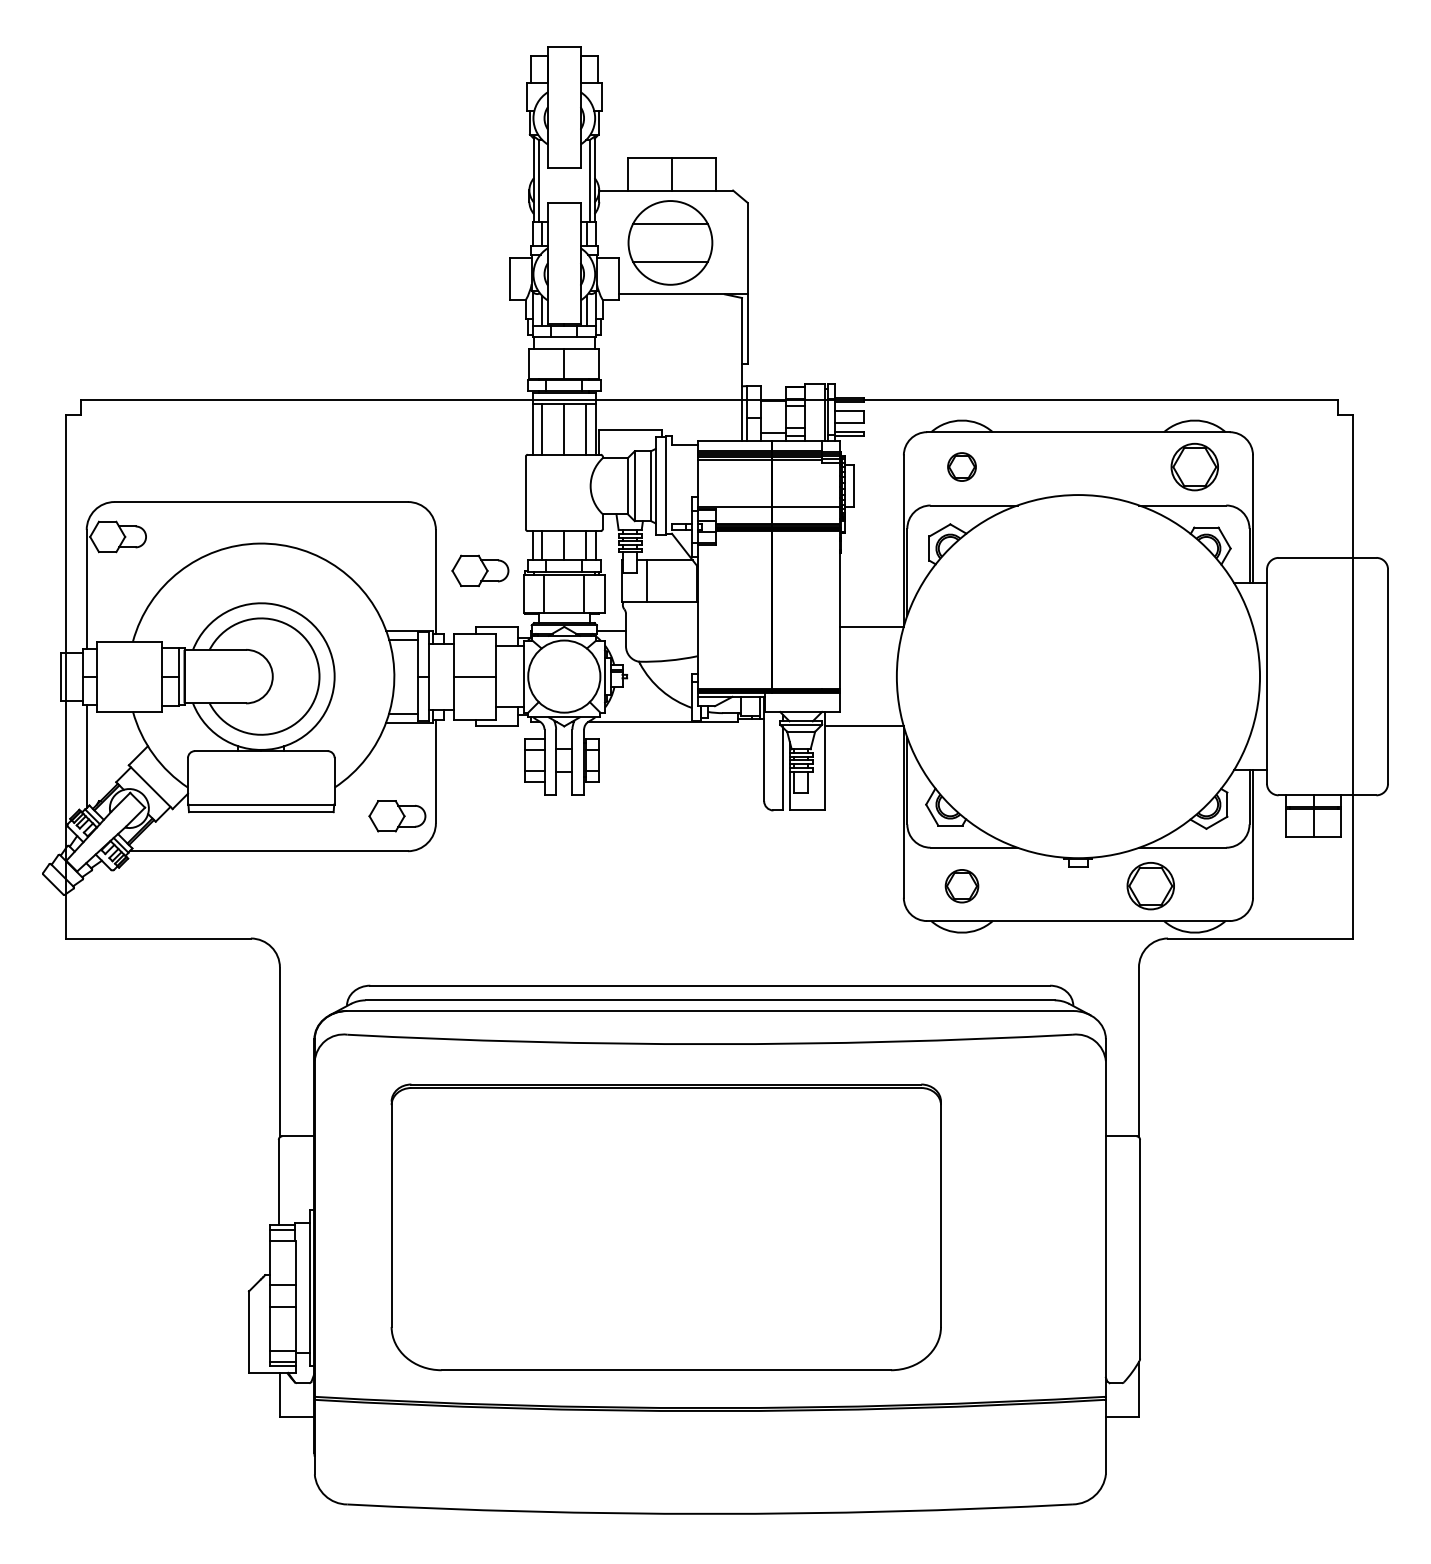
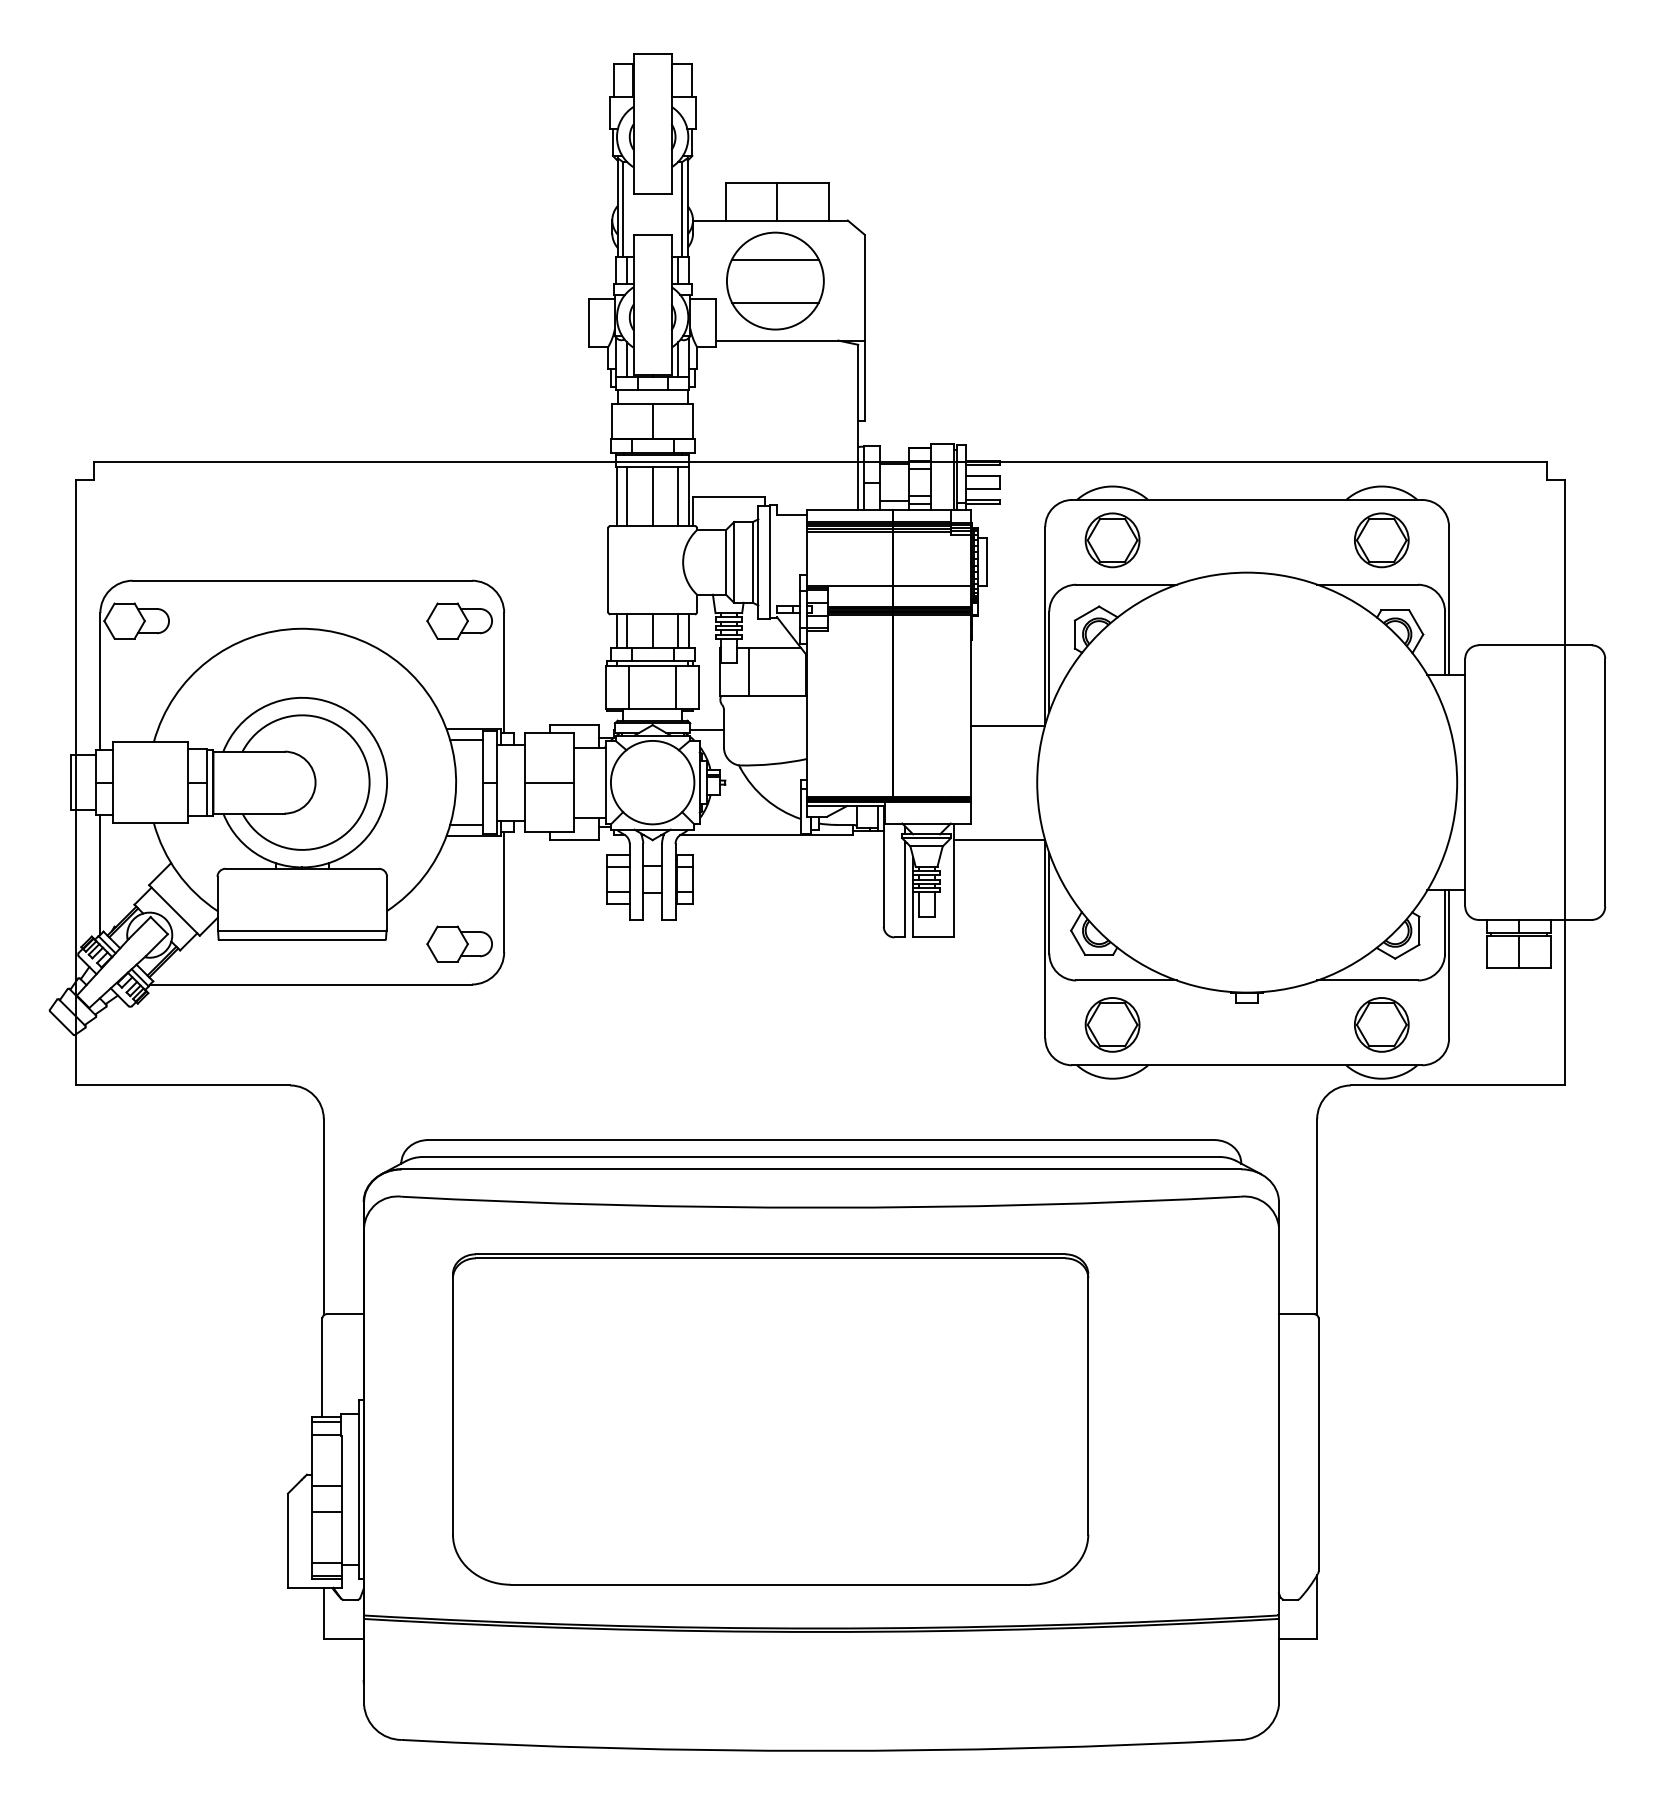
part: (961, 466) -> (1111, 539), size x1.67
part: (480, 570) -> (459, 620), moved
part: (961, 886) -> (1111, 1025), size x1.43
part: (1150, 886) -> (1381, 1025), moved

